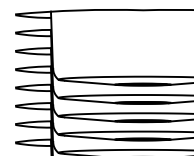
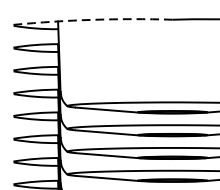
arc: (79, 10) -> (93, 19), solid -> dashed

